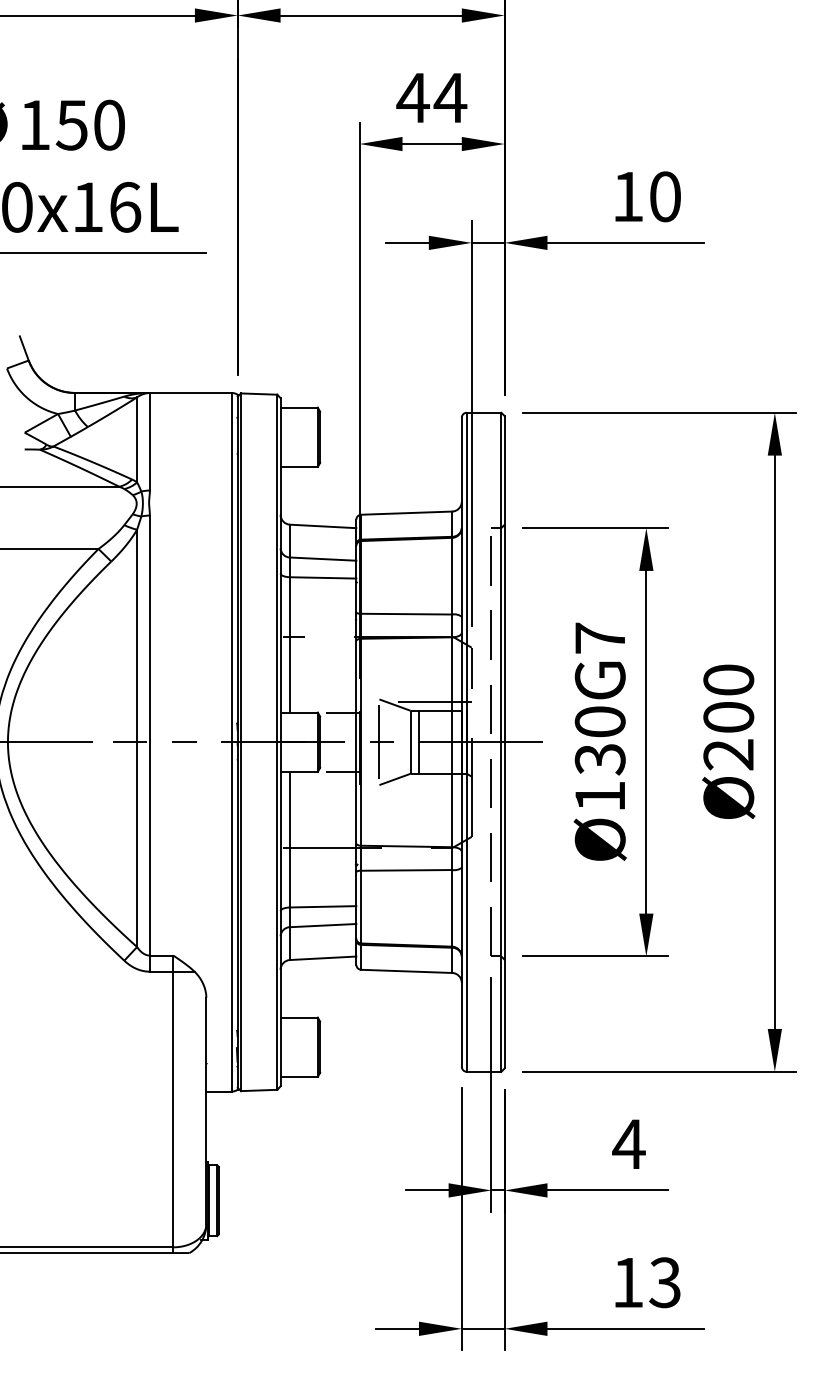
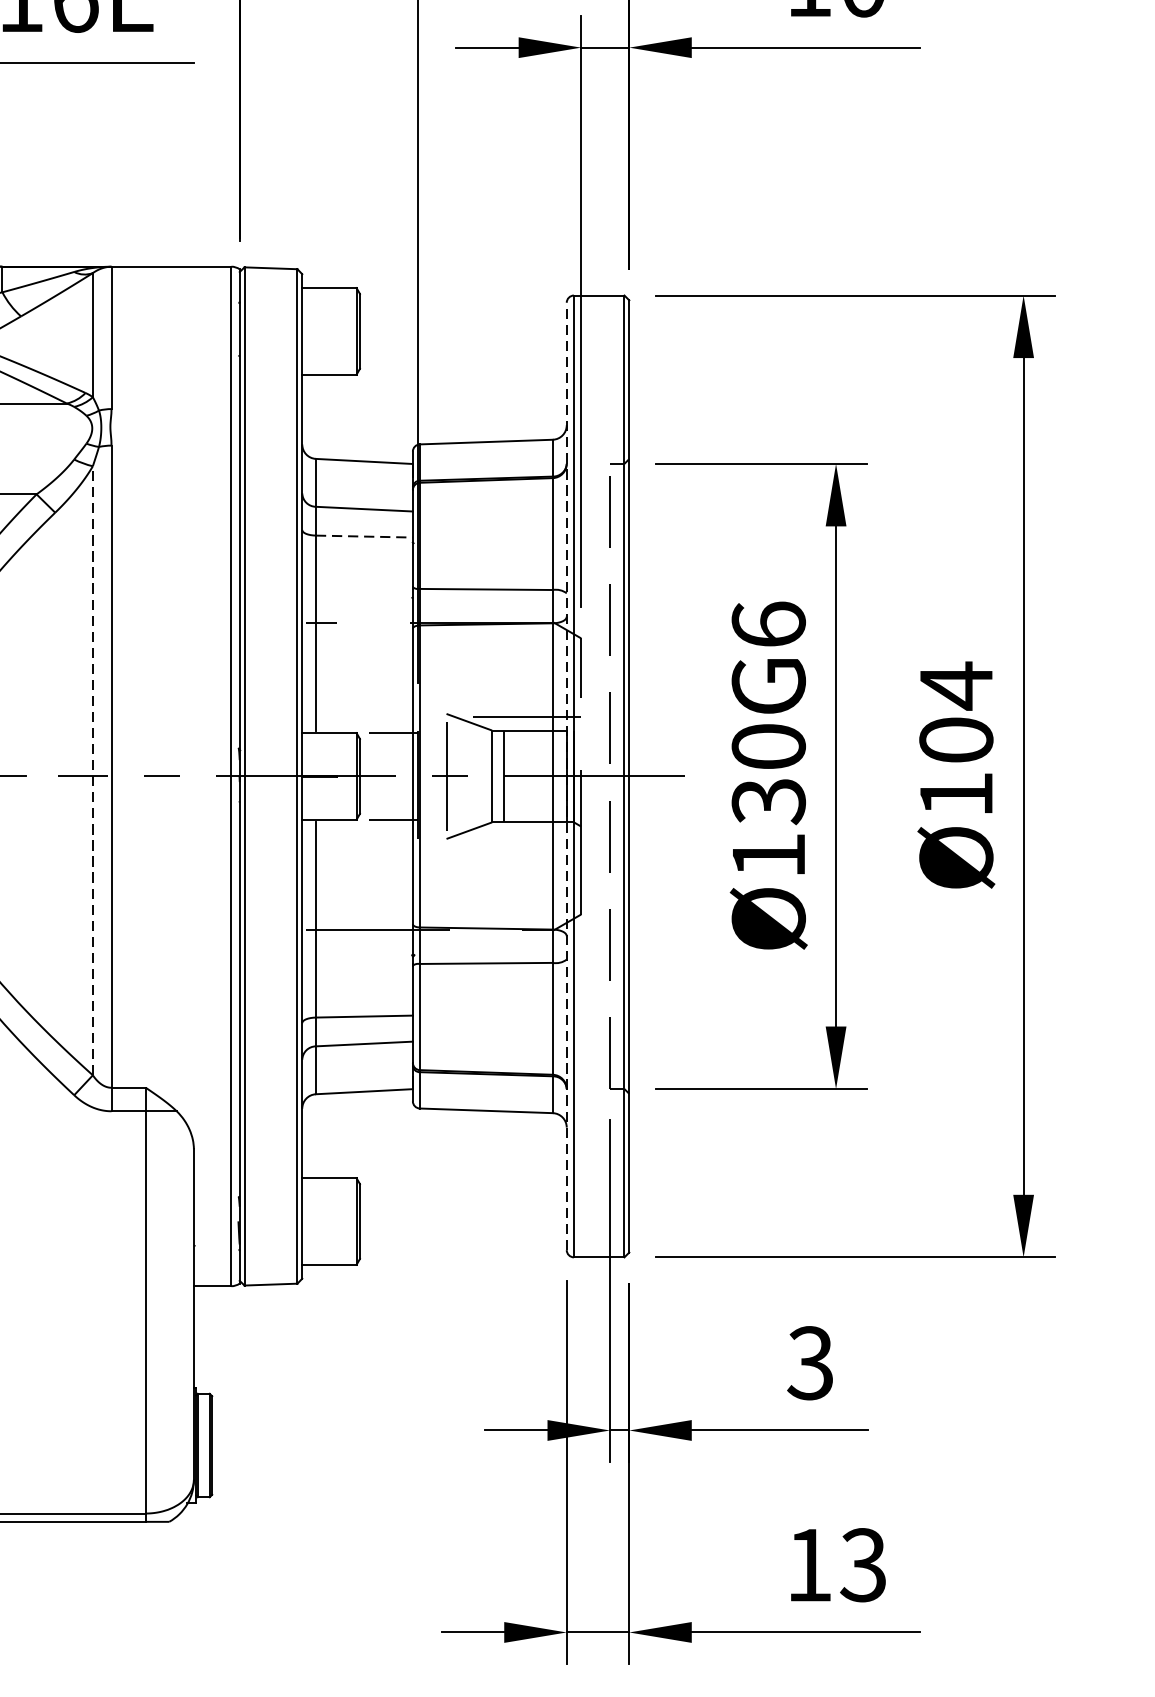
line: (323, 577) -> (364, 535), solid -> dashed
text: (599, 637) -> (767, 623), Ø130G7 -> Ø130G6
text: (728, 716) -> (955, 738), Ø200 -> Ø104
line: (137, 738) -> (93, 770), solid -> dashed
line: (461, 742) -> (566, 776), solid -> dashed
text: (628, 1143) -> (810, 1362), 4 -> 3

